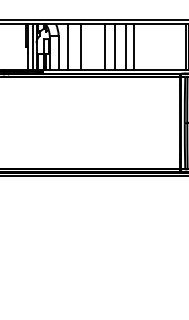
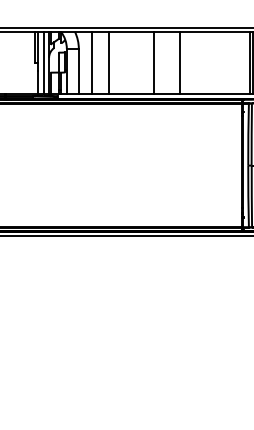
line: (104, 46) -> (140, 62), removed
line: (126, 46) -> (169, 62), removed

